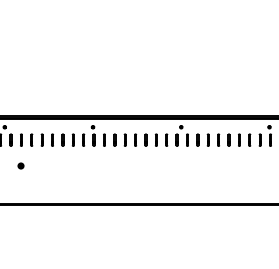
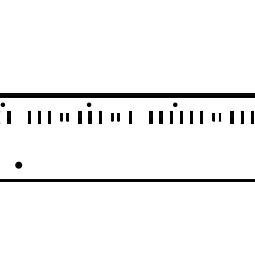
line: (21, 139) -> (19, 116), removed
part: (67, 139) -> (64, 116), size x0.6
part: (119, 139) -> (114, 116), size x0.6
part: (145, 139) -> (140, 116), removed
part: (223, 139) -> (216, 116), size x0.6
part: (20, 165) -> (18, 164), moved

